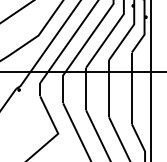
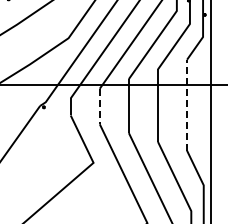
line: (132, 88) -> (187, 105), solid -> dashed
line: (62, 89) -> (99, 106), solid -> dashed

